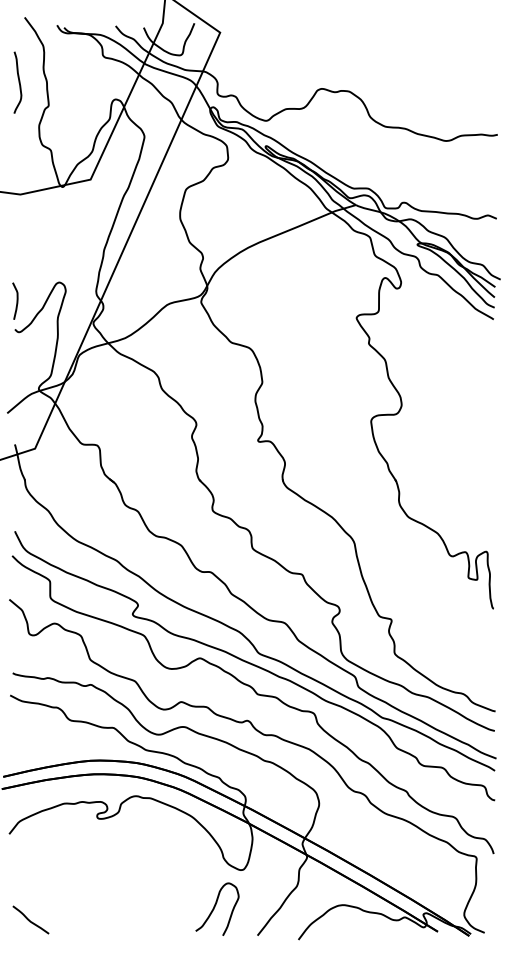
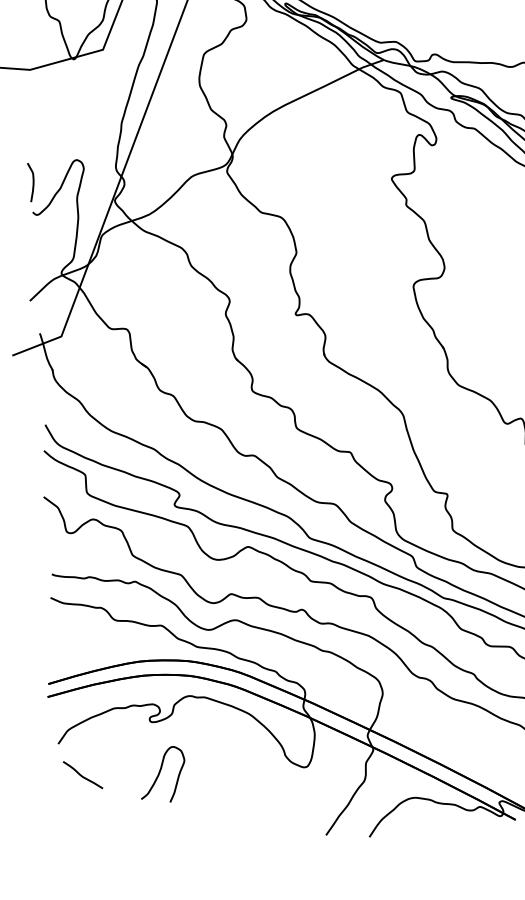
curve: (215, 907) -> (160, 773), moved
curve: (29, 919) -> (81, 774), moved

